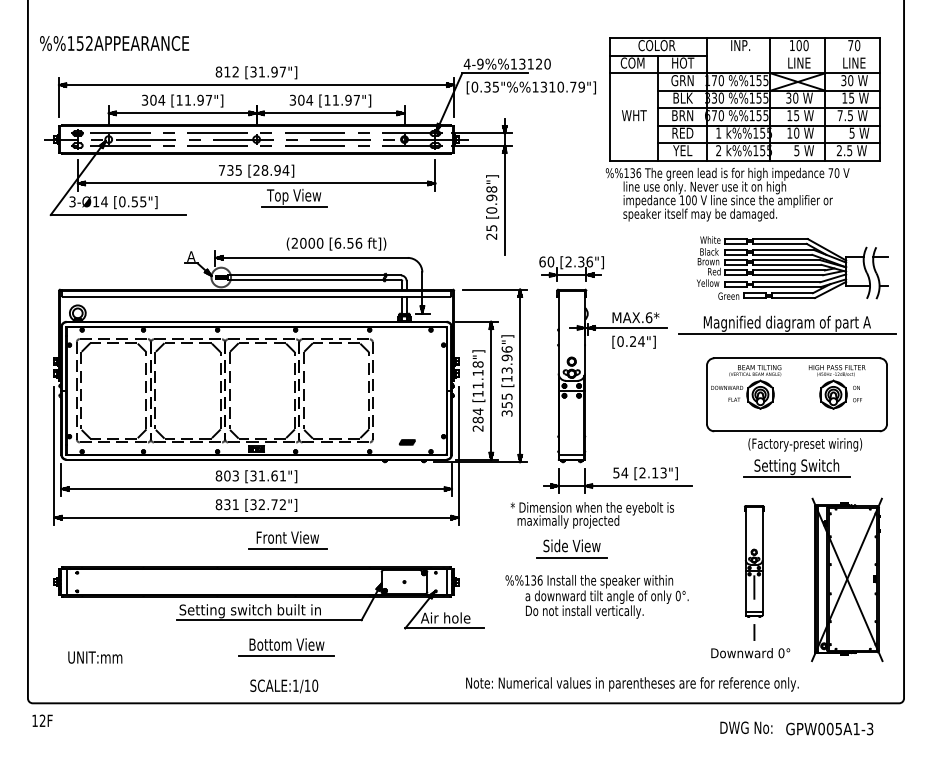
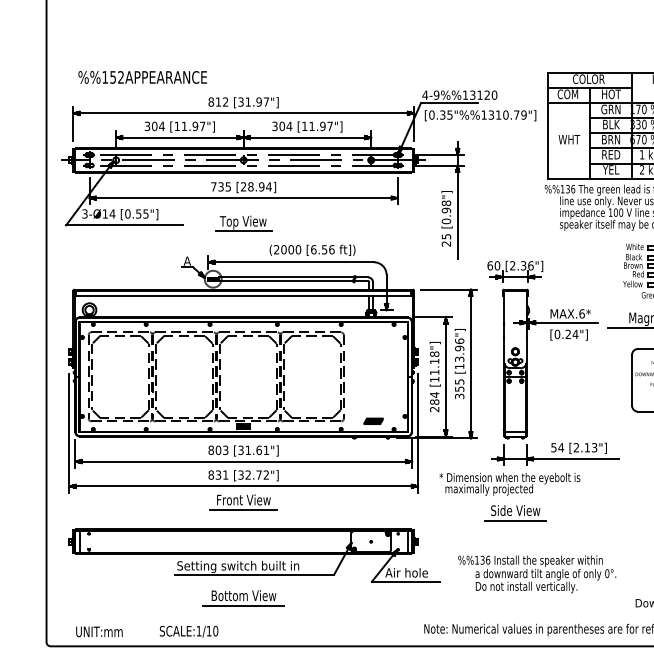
text: (114, 43) -> (142, 77), moved
part: (294, 198) -> (243, 224), moved
part: (407, 442) -> (373, 421), size x1.43
text: (592, 515) -> (510, 484), moved
part: (287, 540) -> (243, 502), moved
text: (596, 596) -> (536, 574), moved
part: (286, 647) -> (243, 598), moved
text: (95, 657) -> (99, 631), moved
text: (284, 686) -> (189, 631), moved

